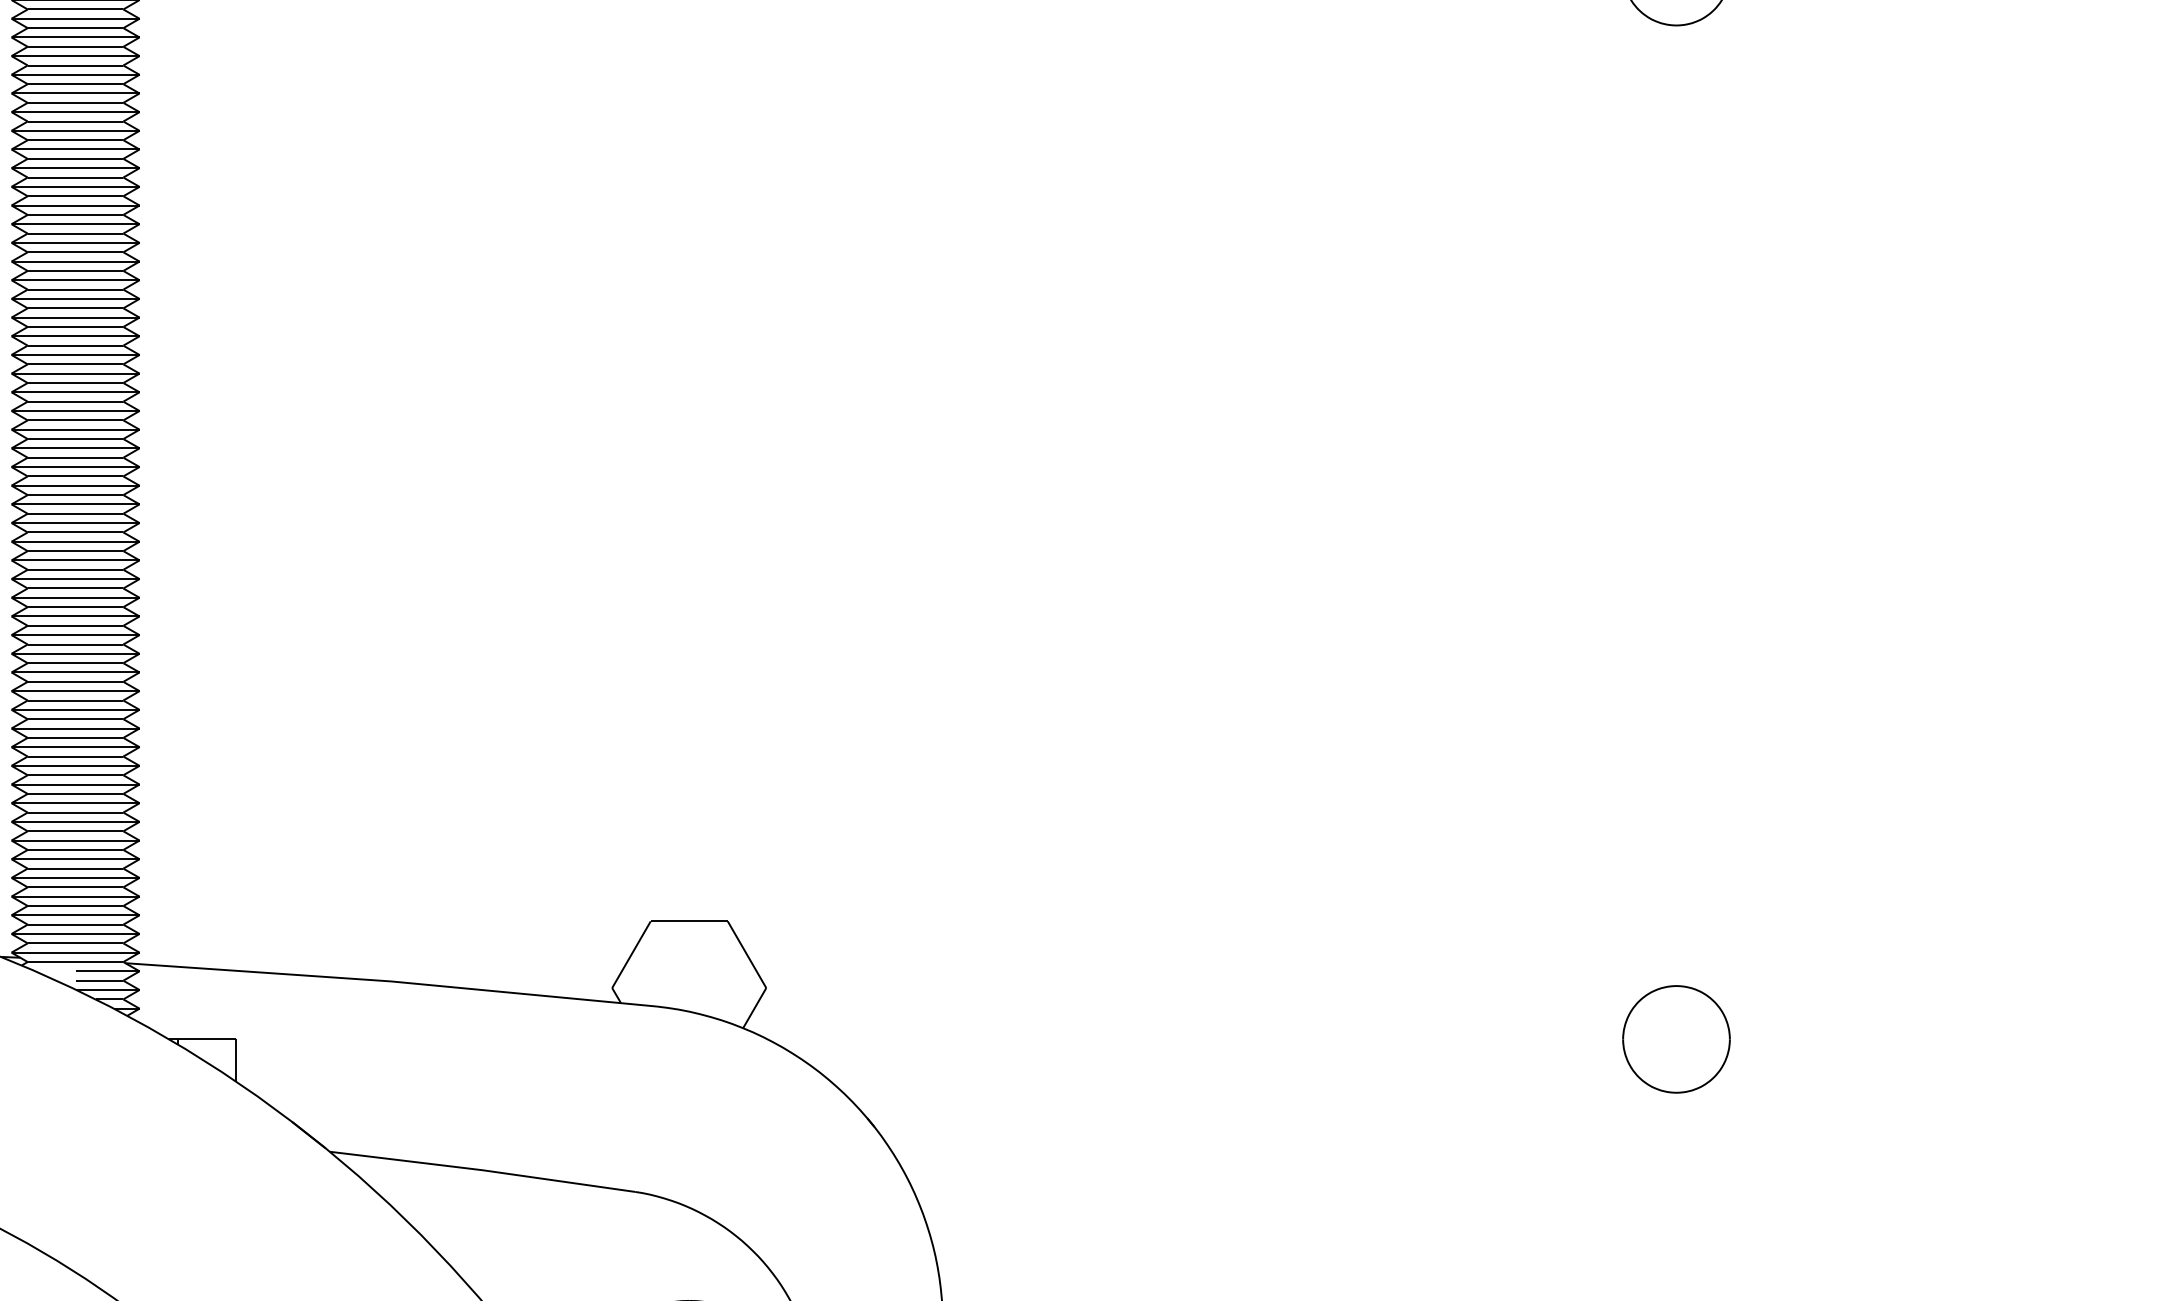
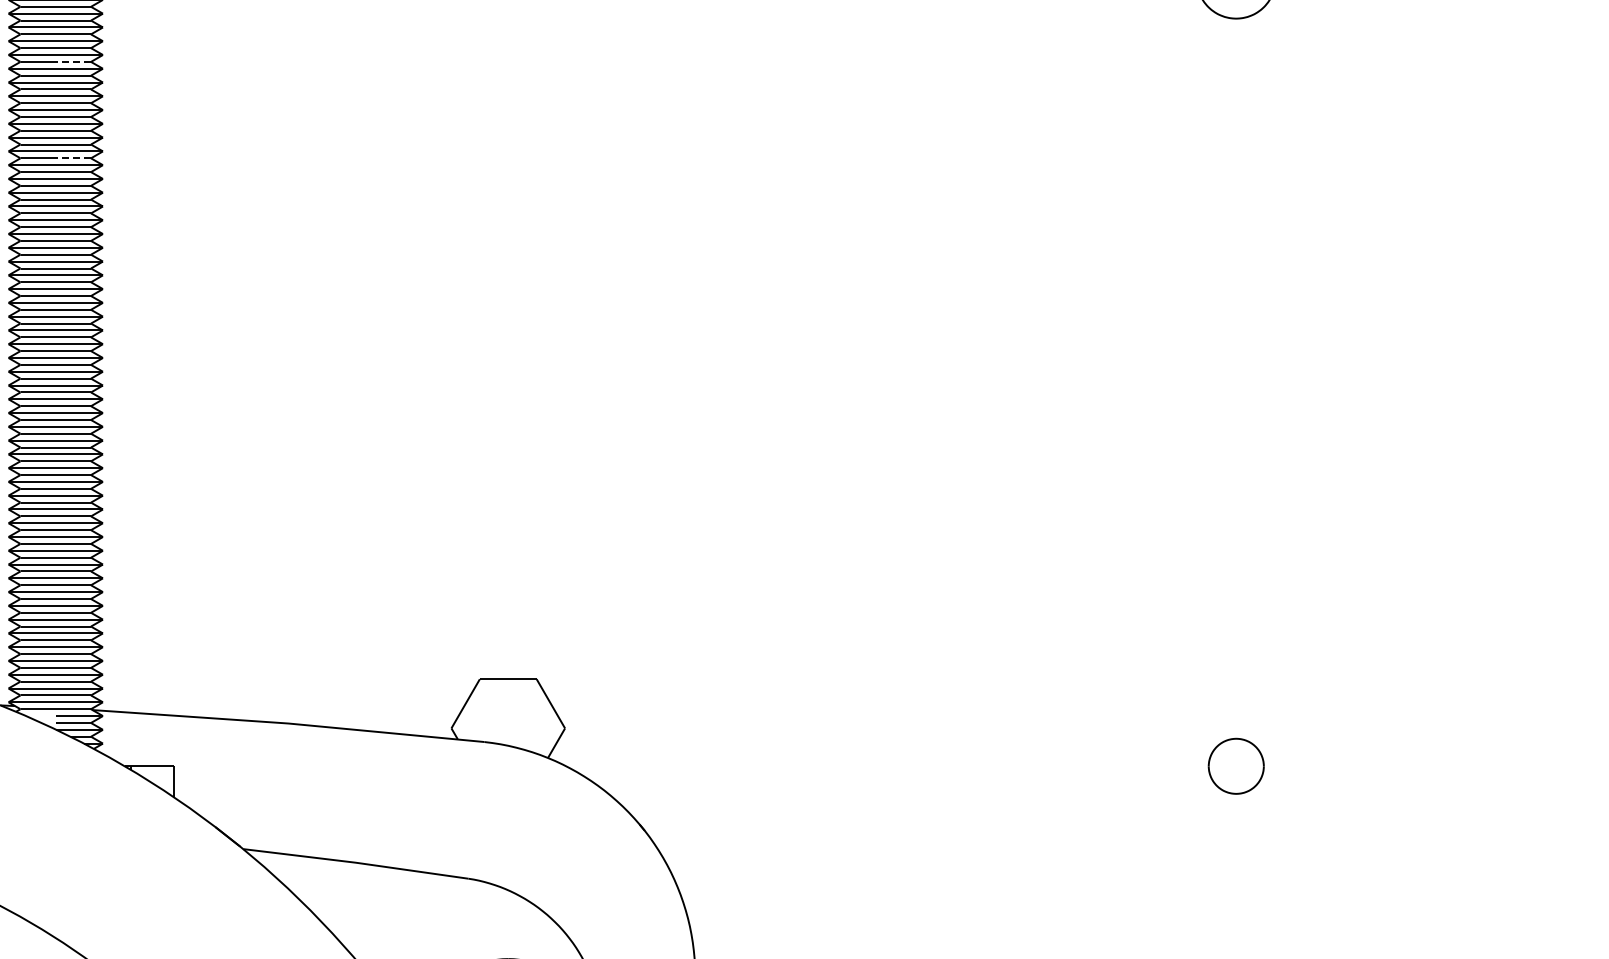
line: (99, 83) -> (73, 61), solid -> dashed
line: (99, 215) -> (73, 158), solid -> dashed
part: (1676, 1039) -> (1236, 766), size x0.7

